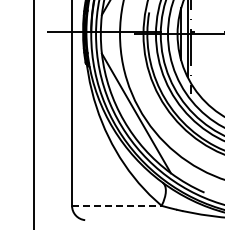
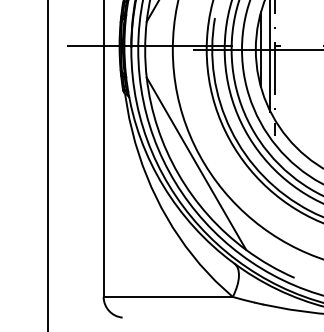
line: (116, 205) -> (167, 296), dashed -> solid

